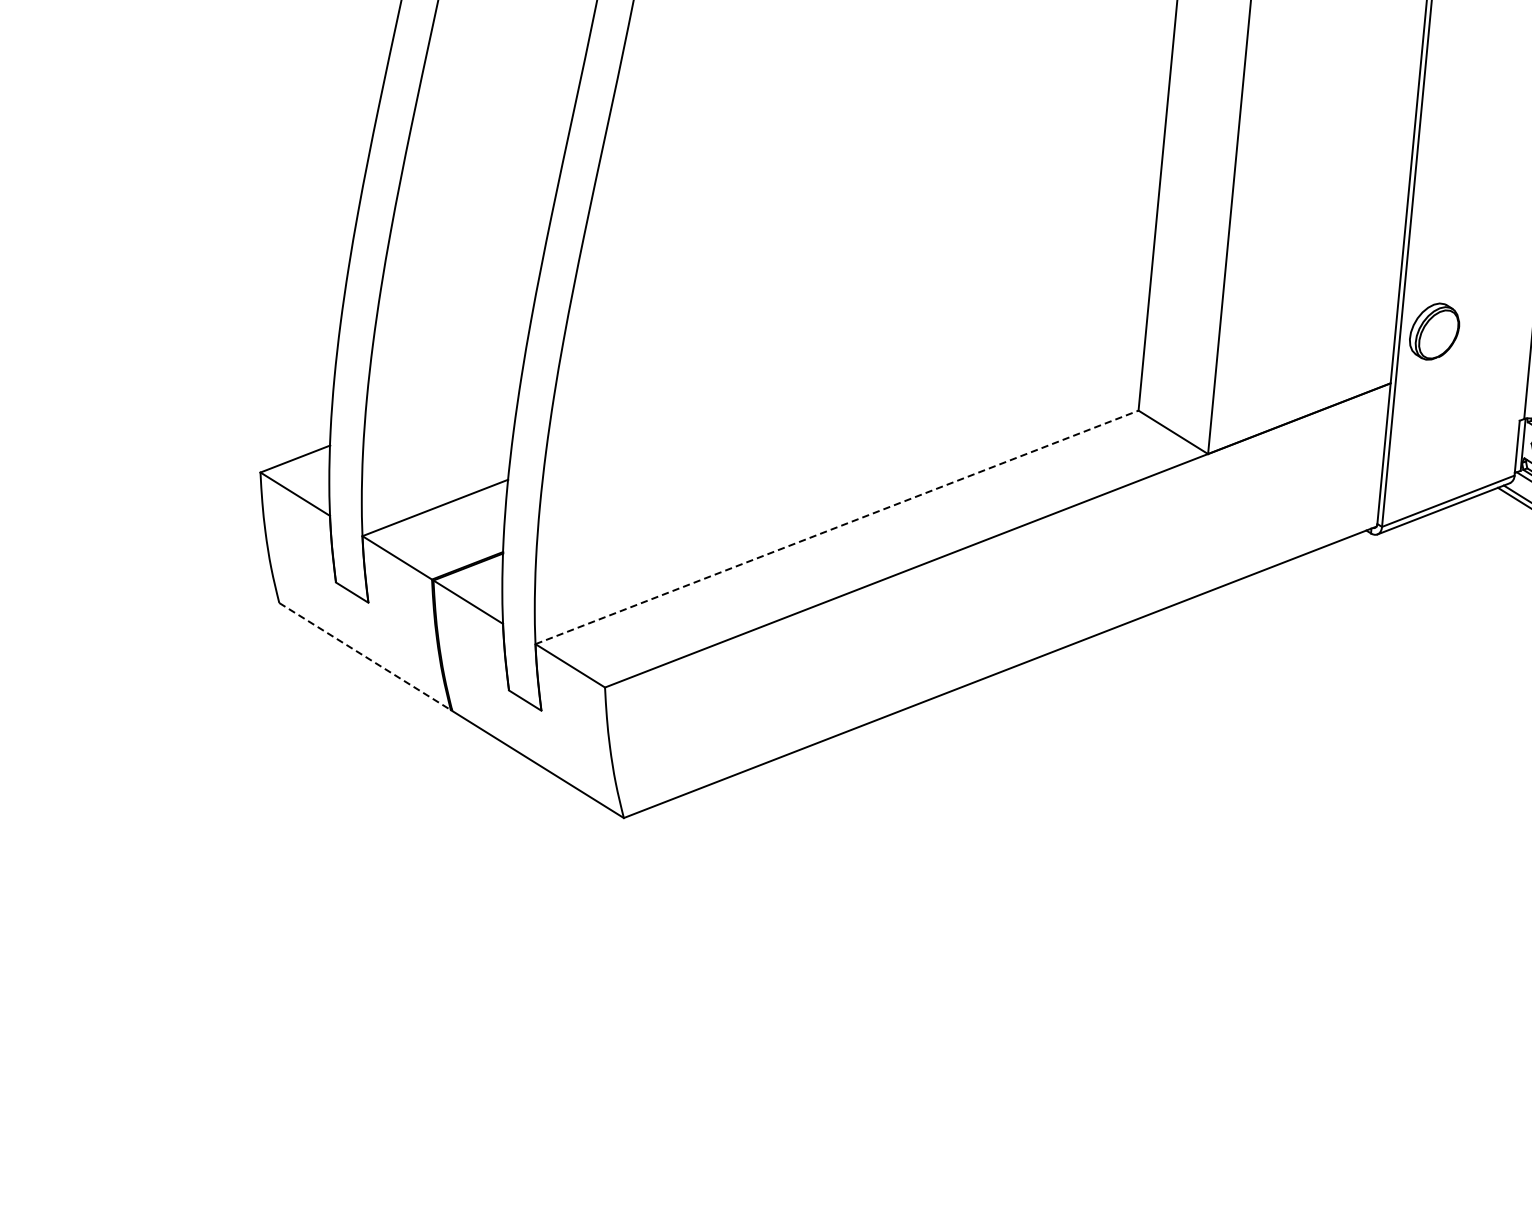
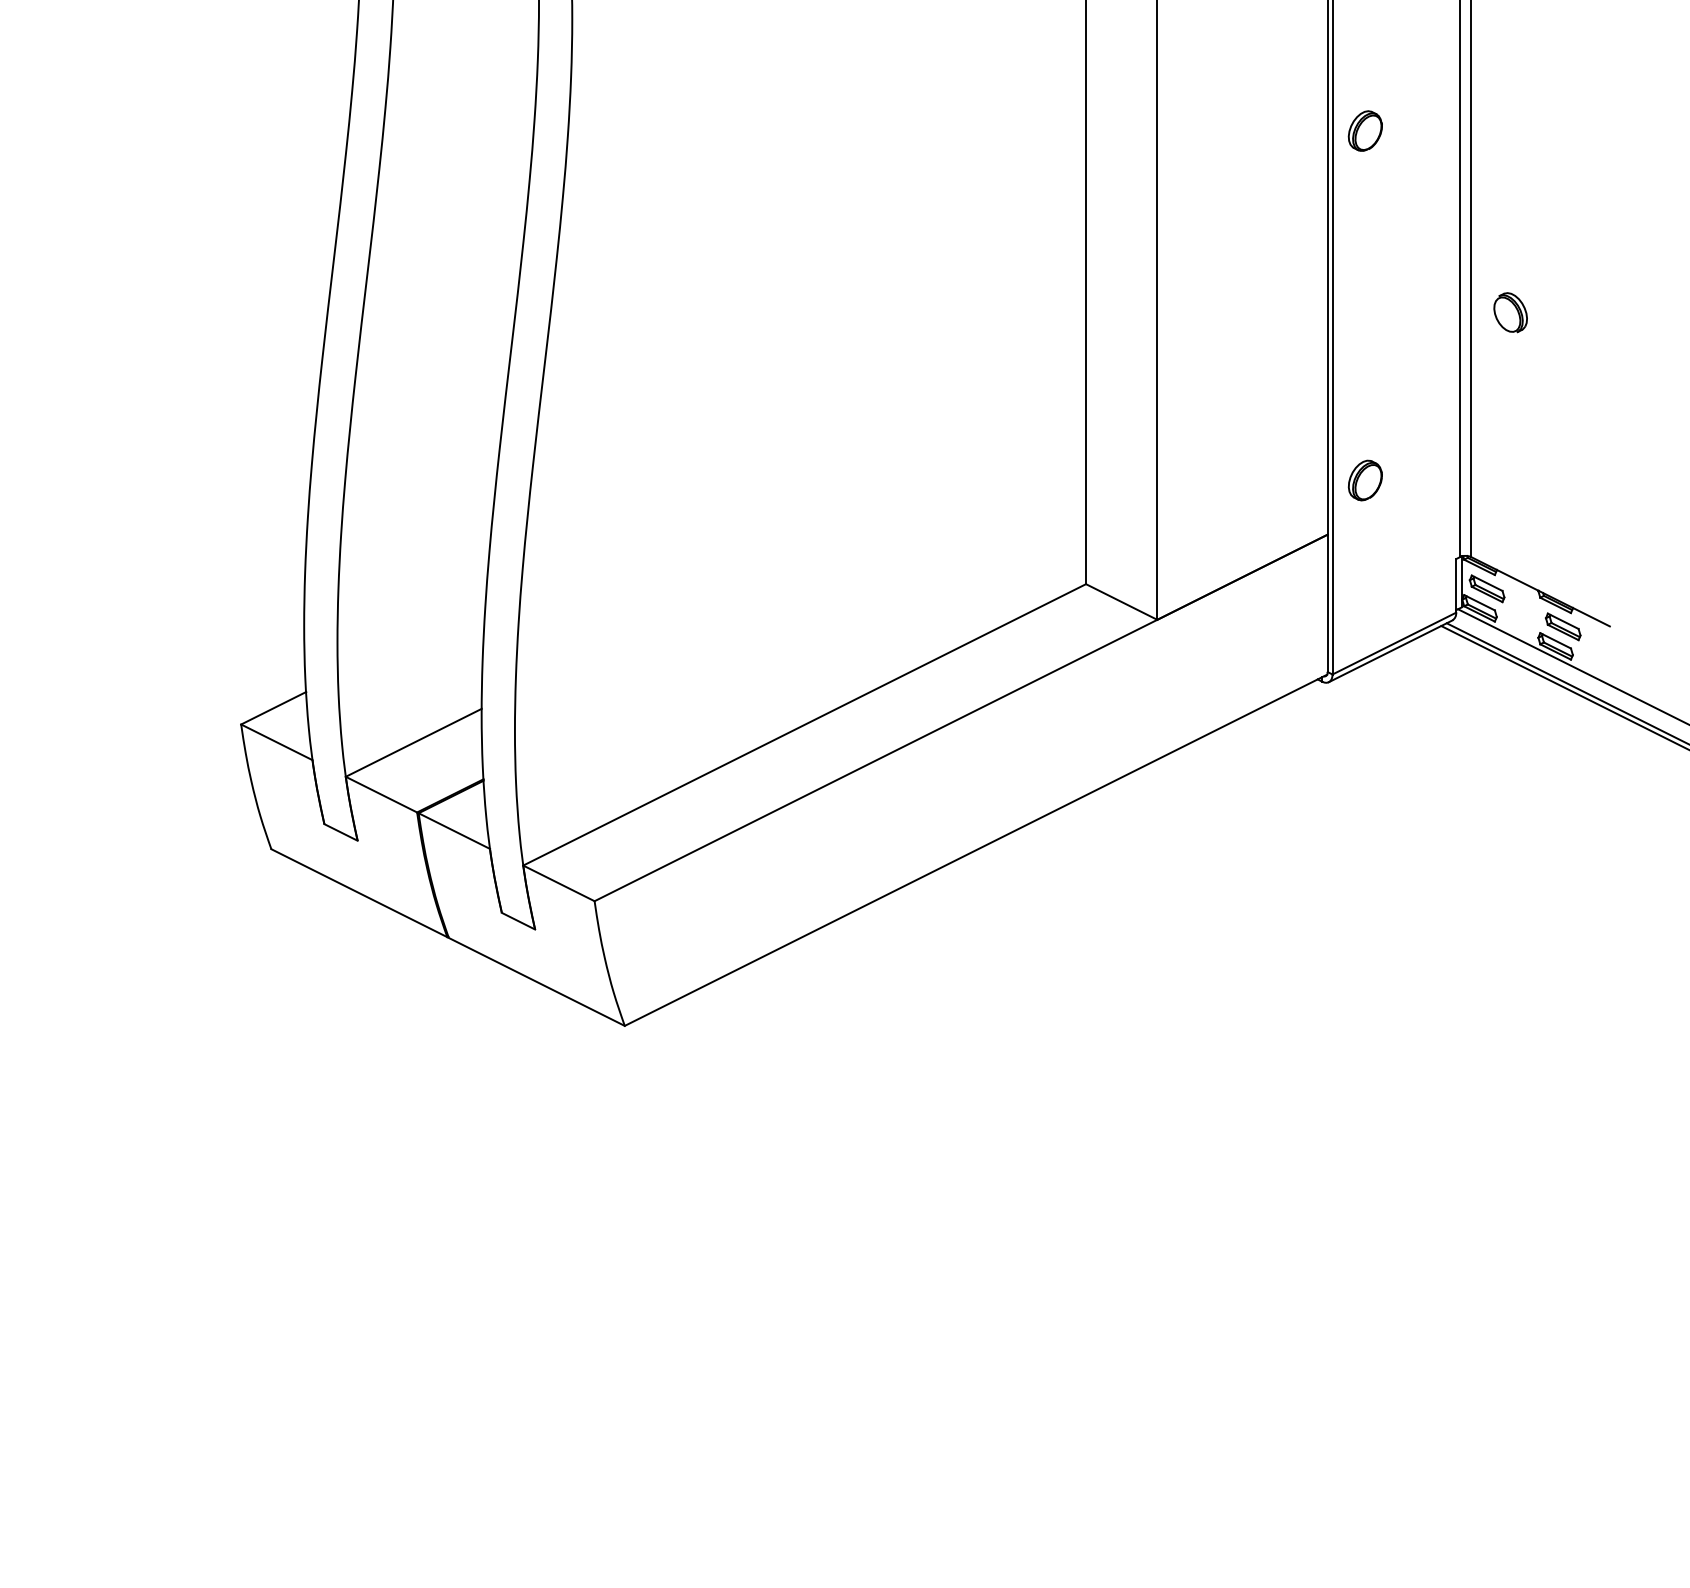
part: (1433, 331) -> (1364, 480), size x0.71
line: (836, 527) -> (804, 724), dashed -> solid
line: (365, 656) -> (359, 893), dashed -> solid

